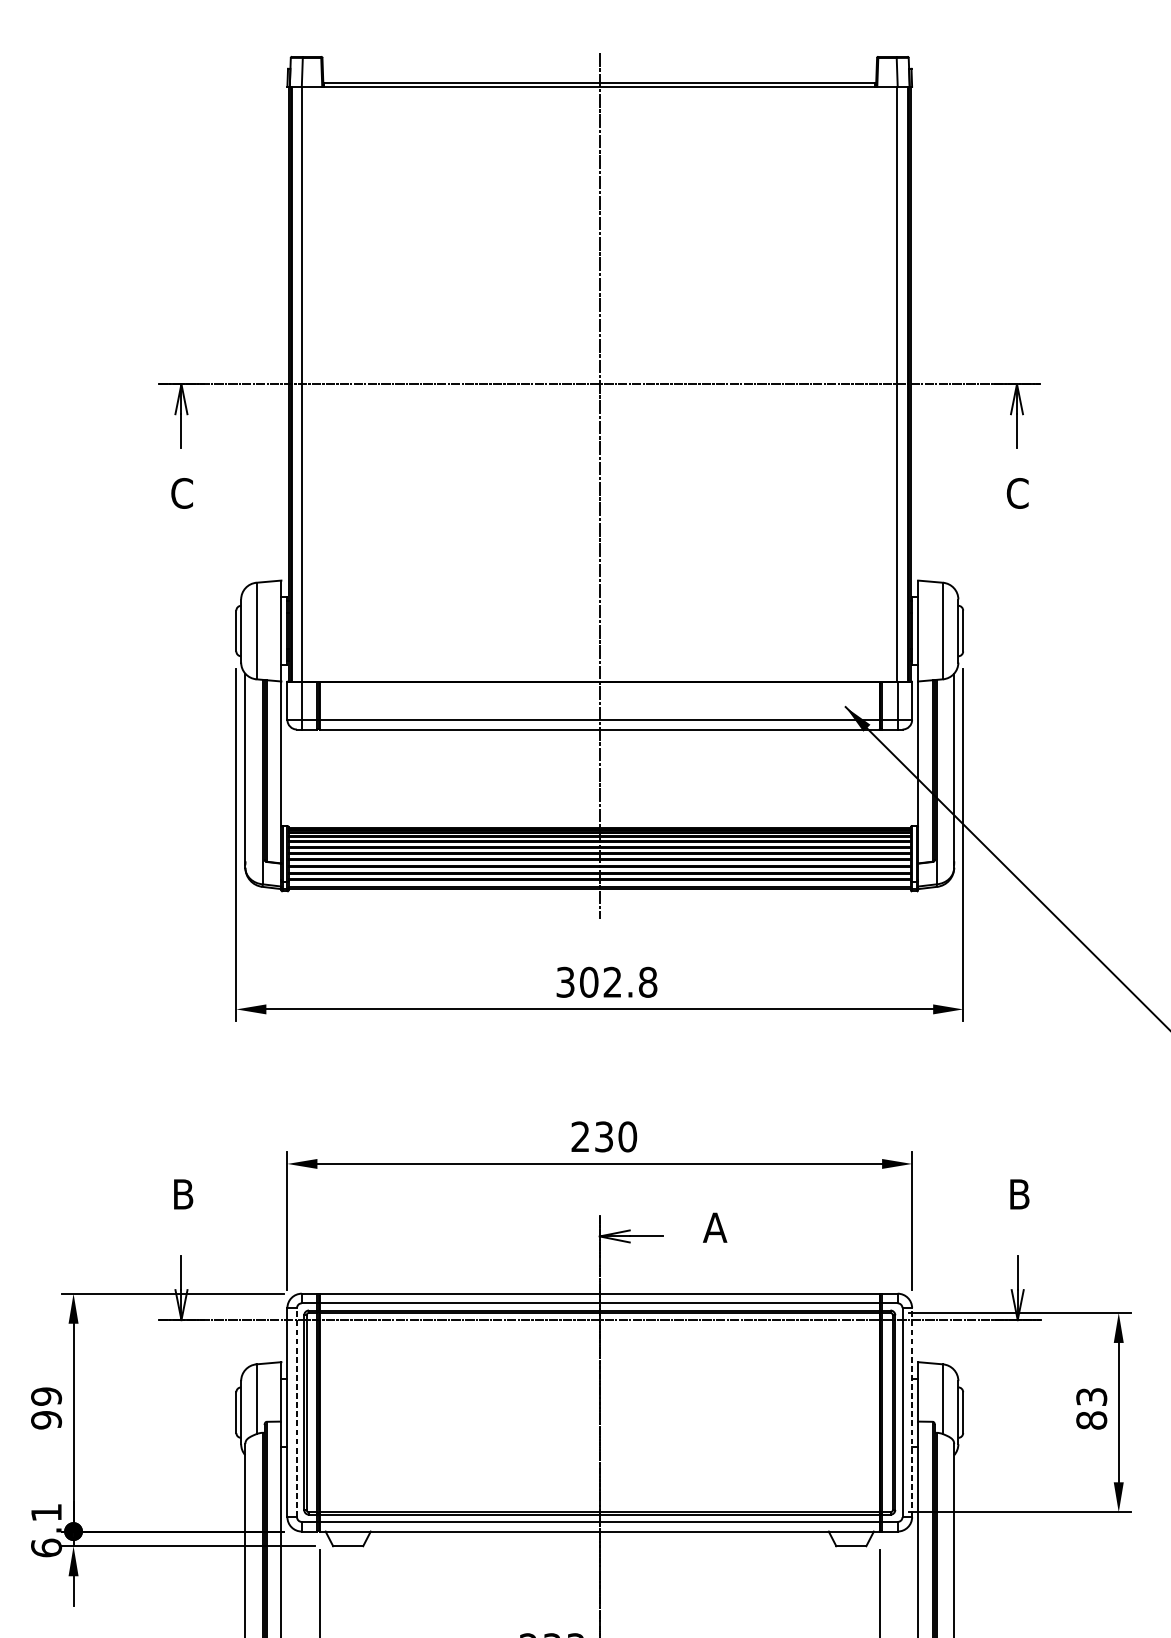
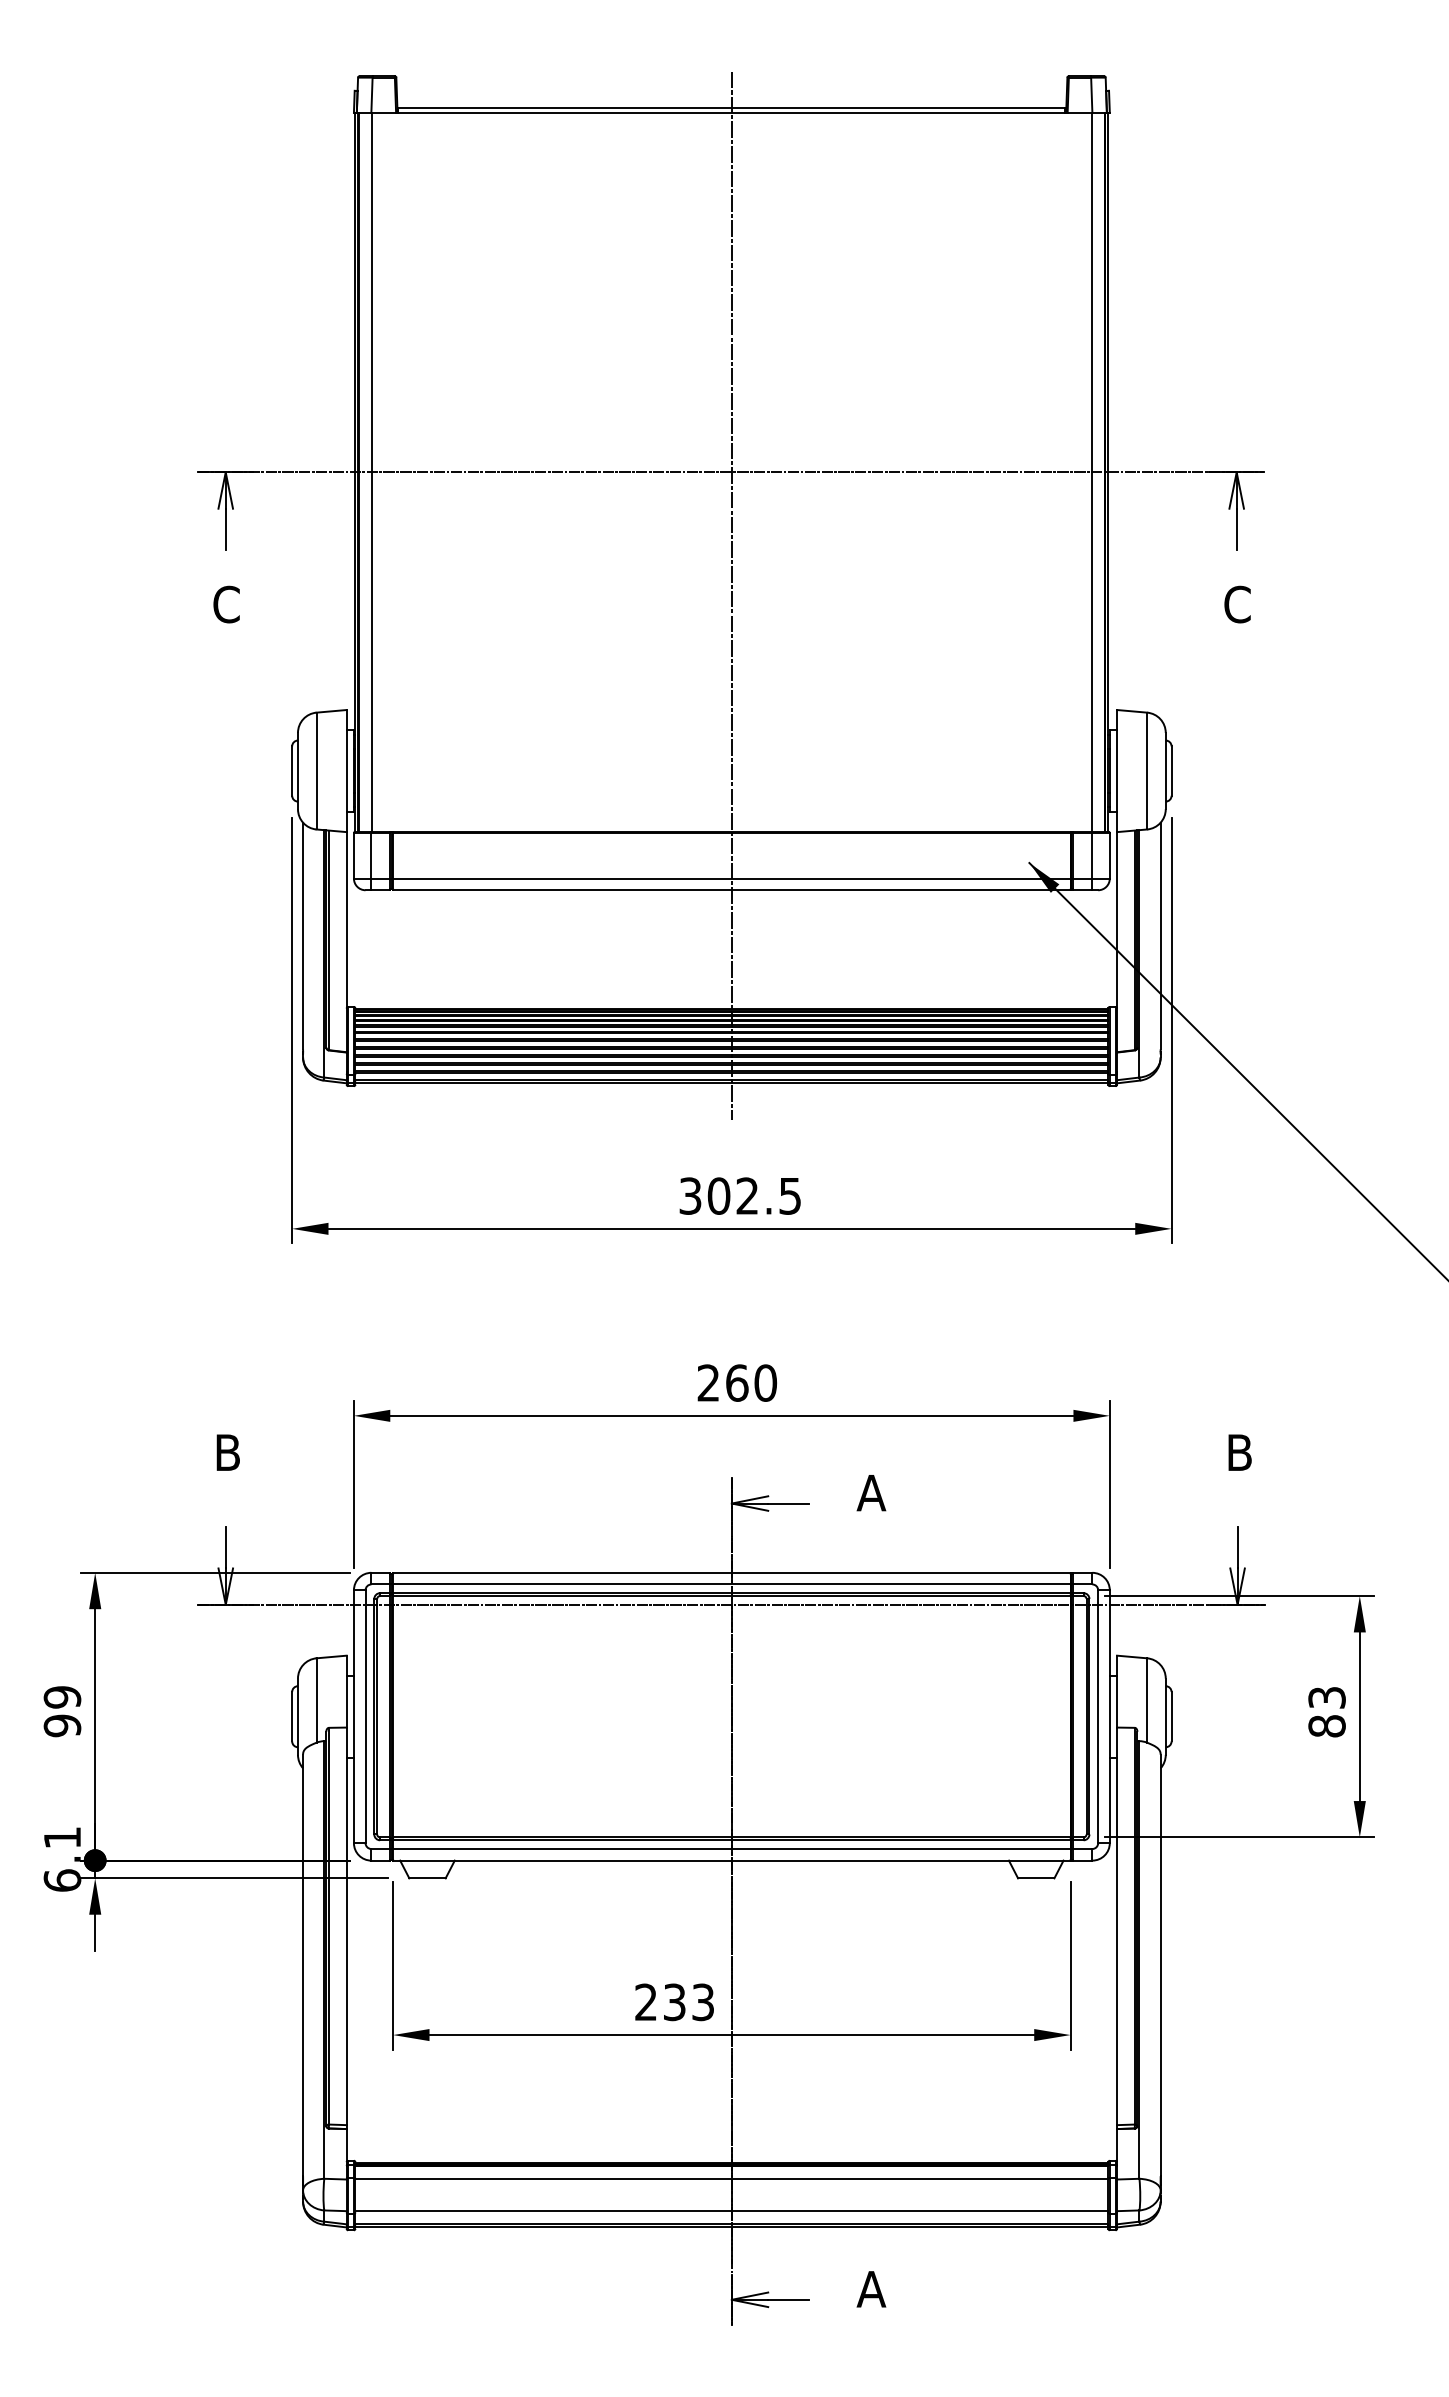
text: (648, 981) -> (790, 1195), 302.8 -> 302.5
text: (604, 1136) -> (737, 1382), 230 -> 260
line: (296, 1412) -> (365, 1716), dashed -> solid
line: (911, 1412) -> (1109, 1716), dashed -> solid

